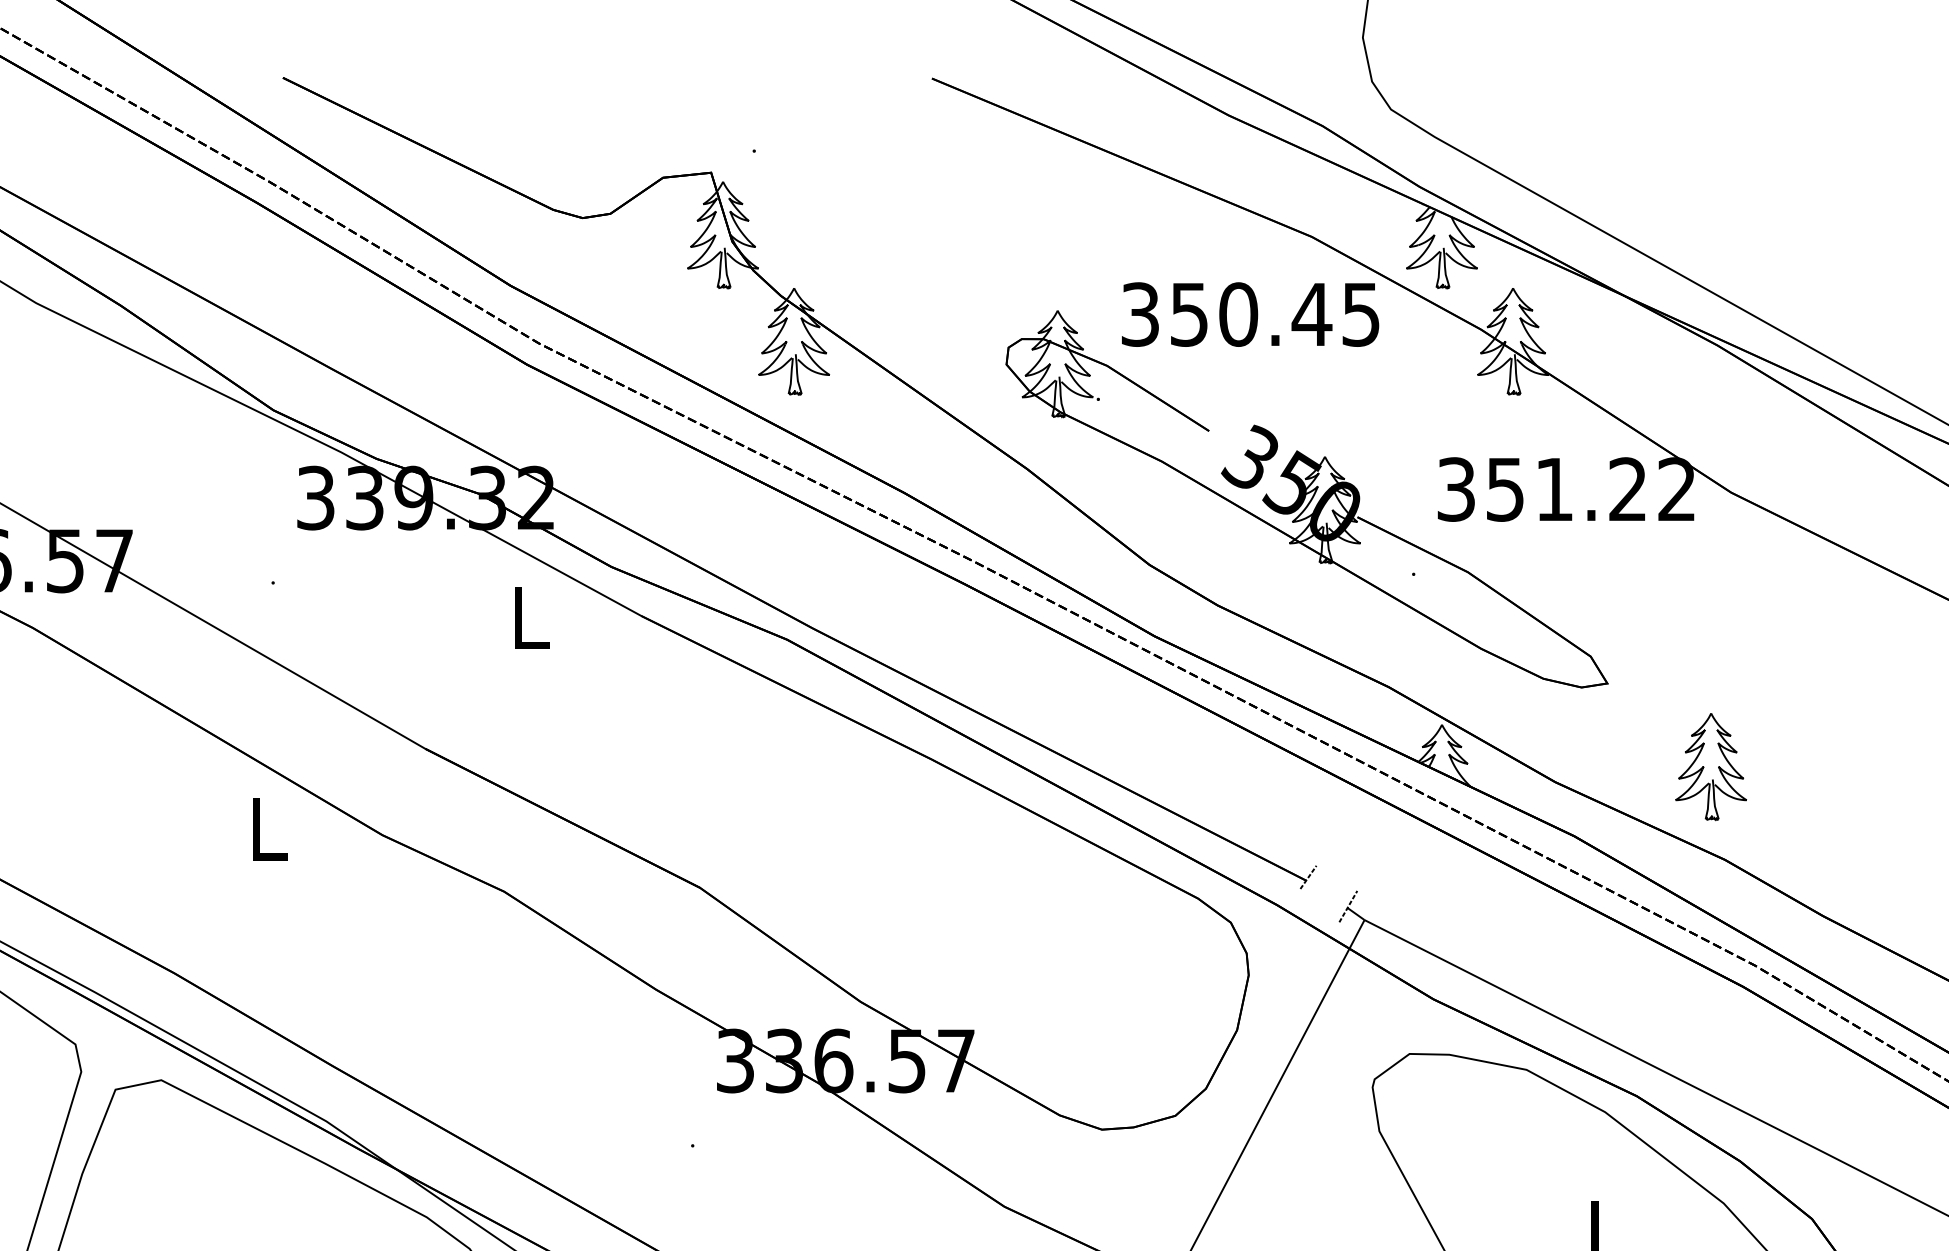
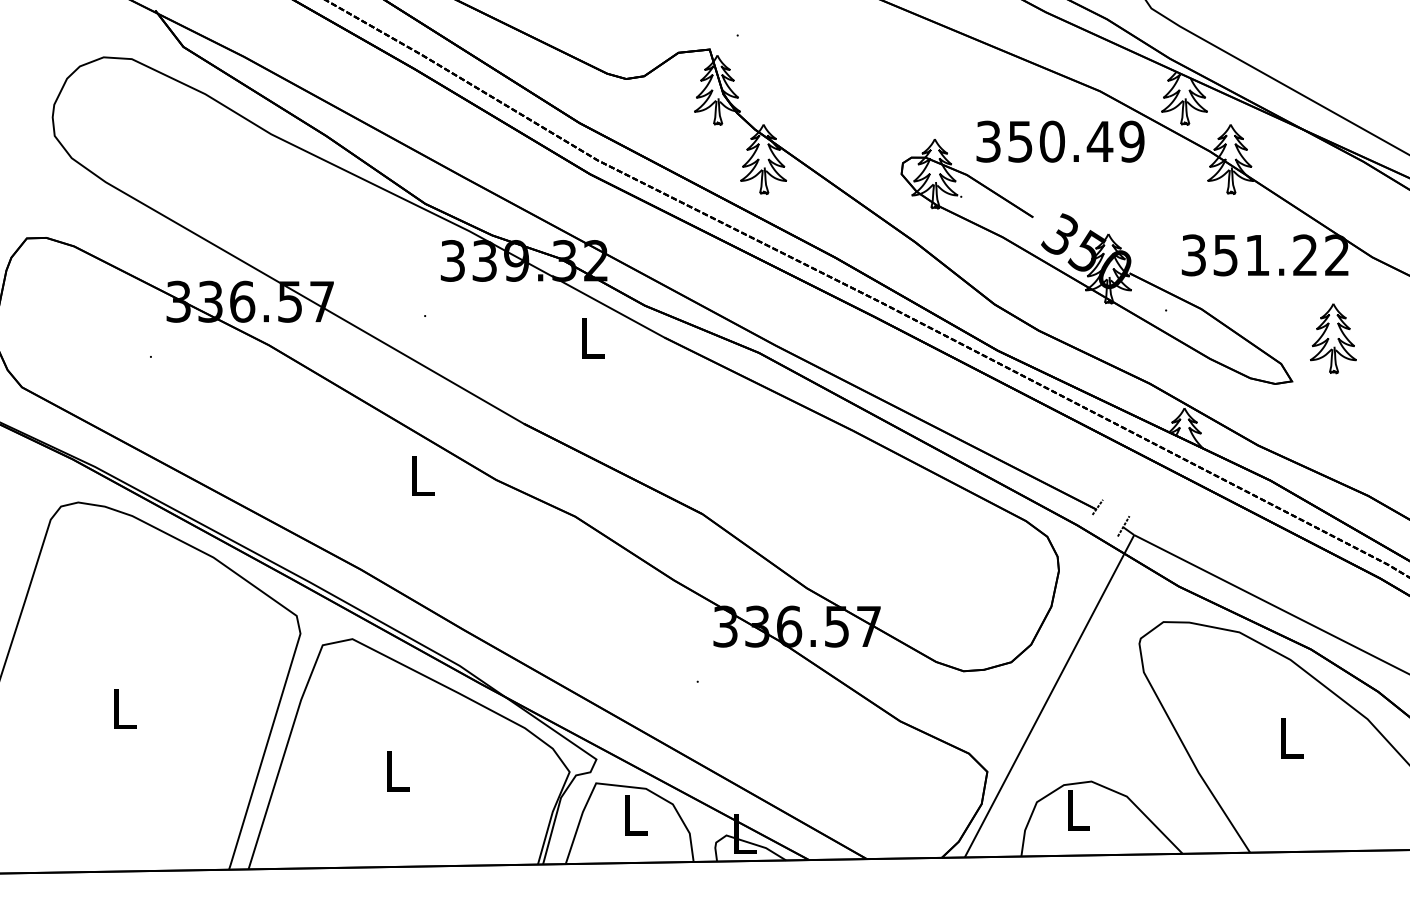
text: (1360, 314) -> (1131, 141), 350.45 -> 350.49
part: (1711, 766) -> (1333, 338), moved

